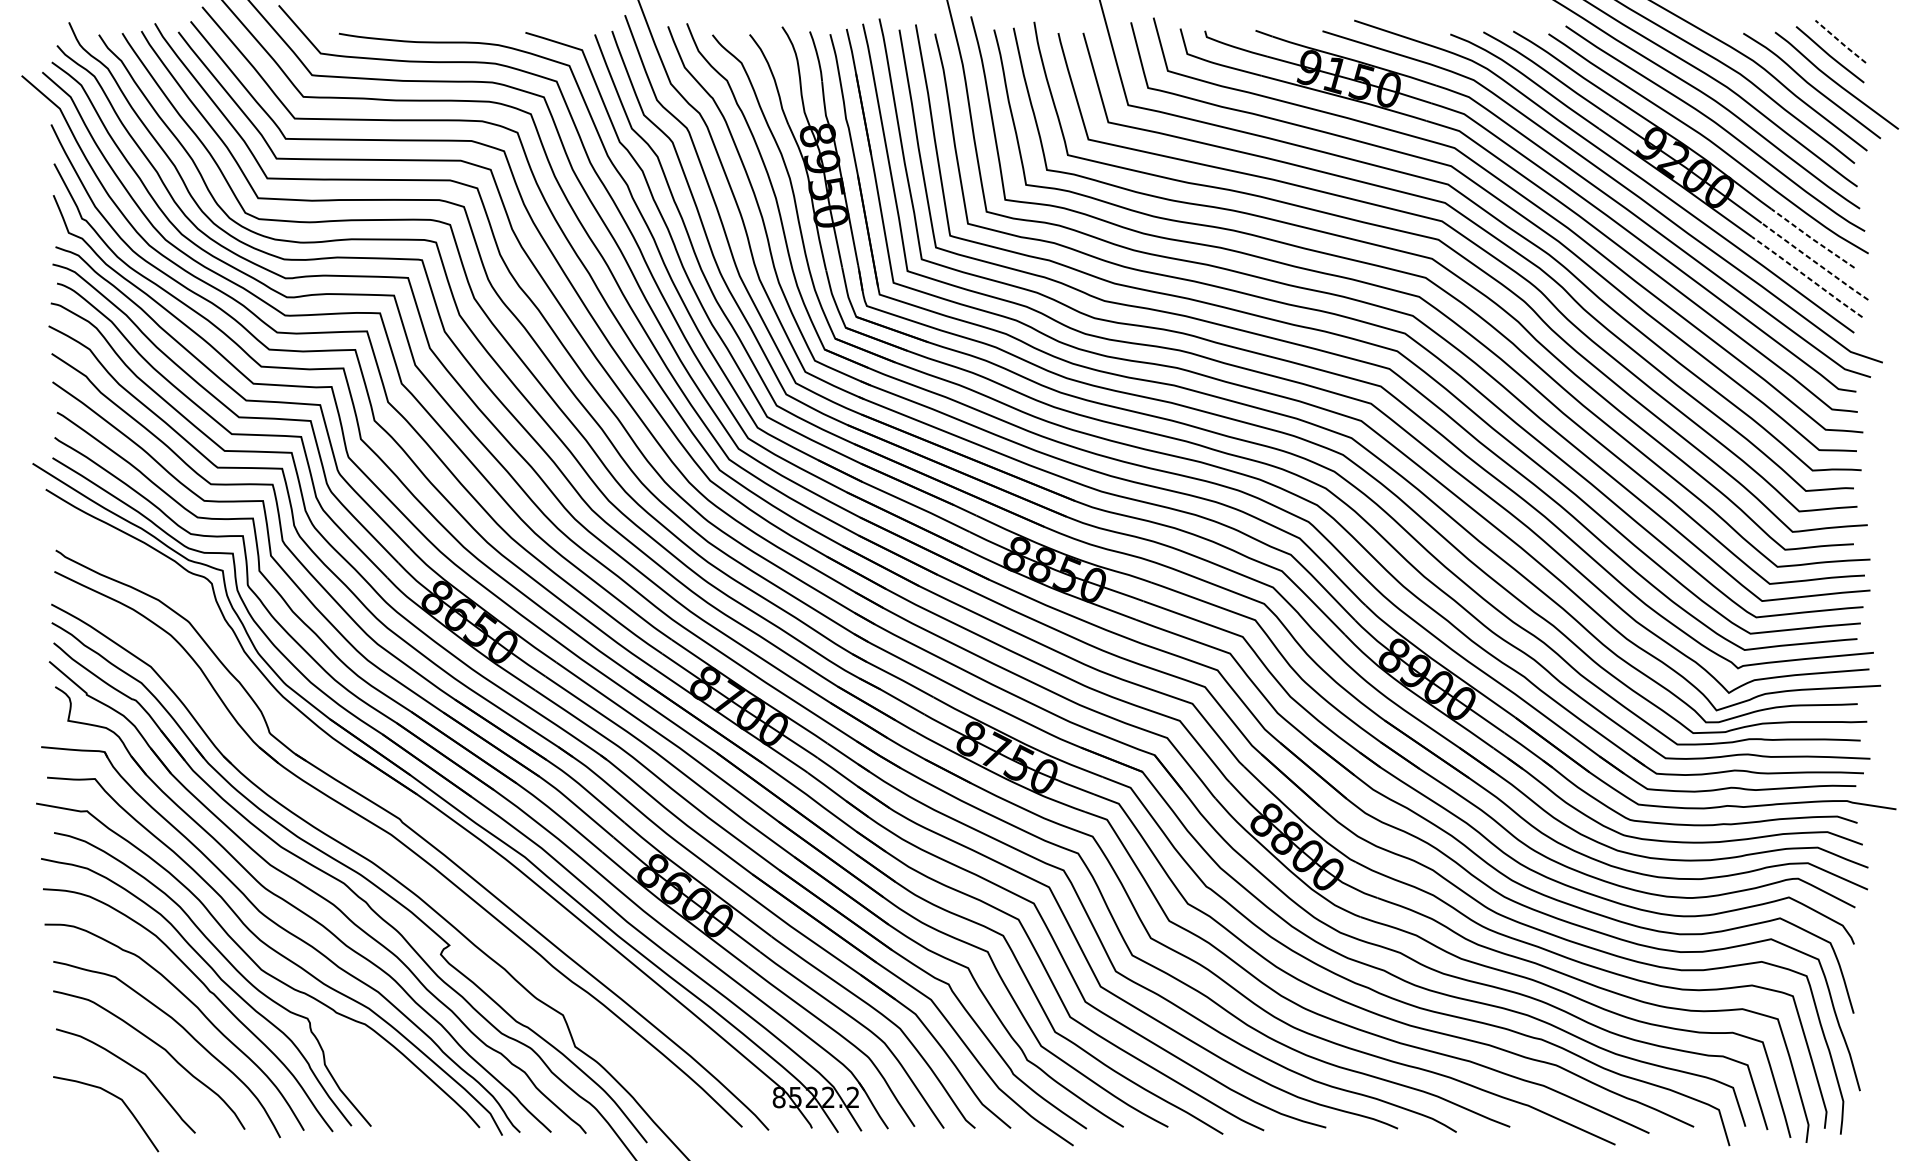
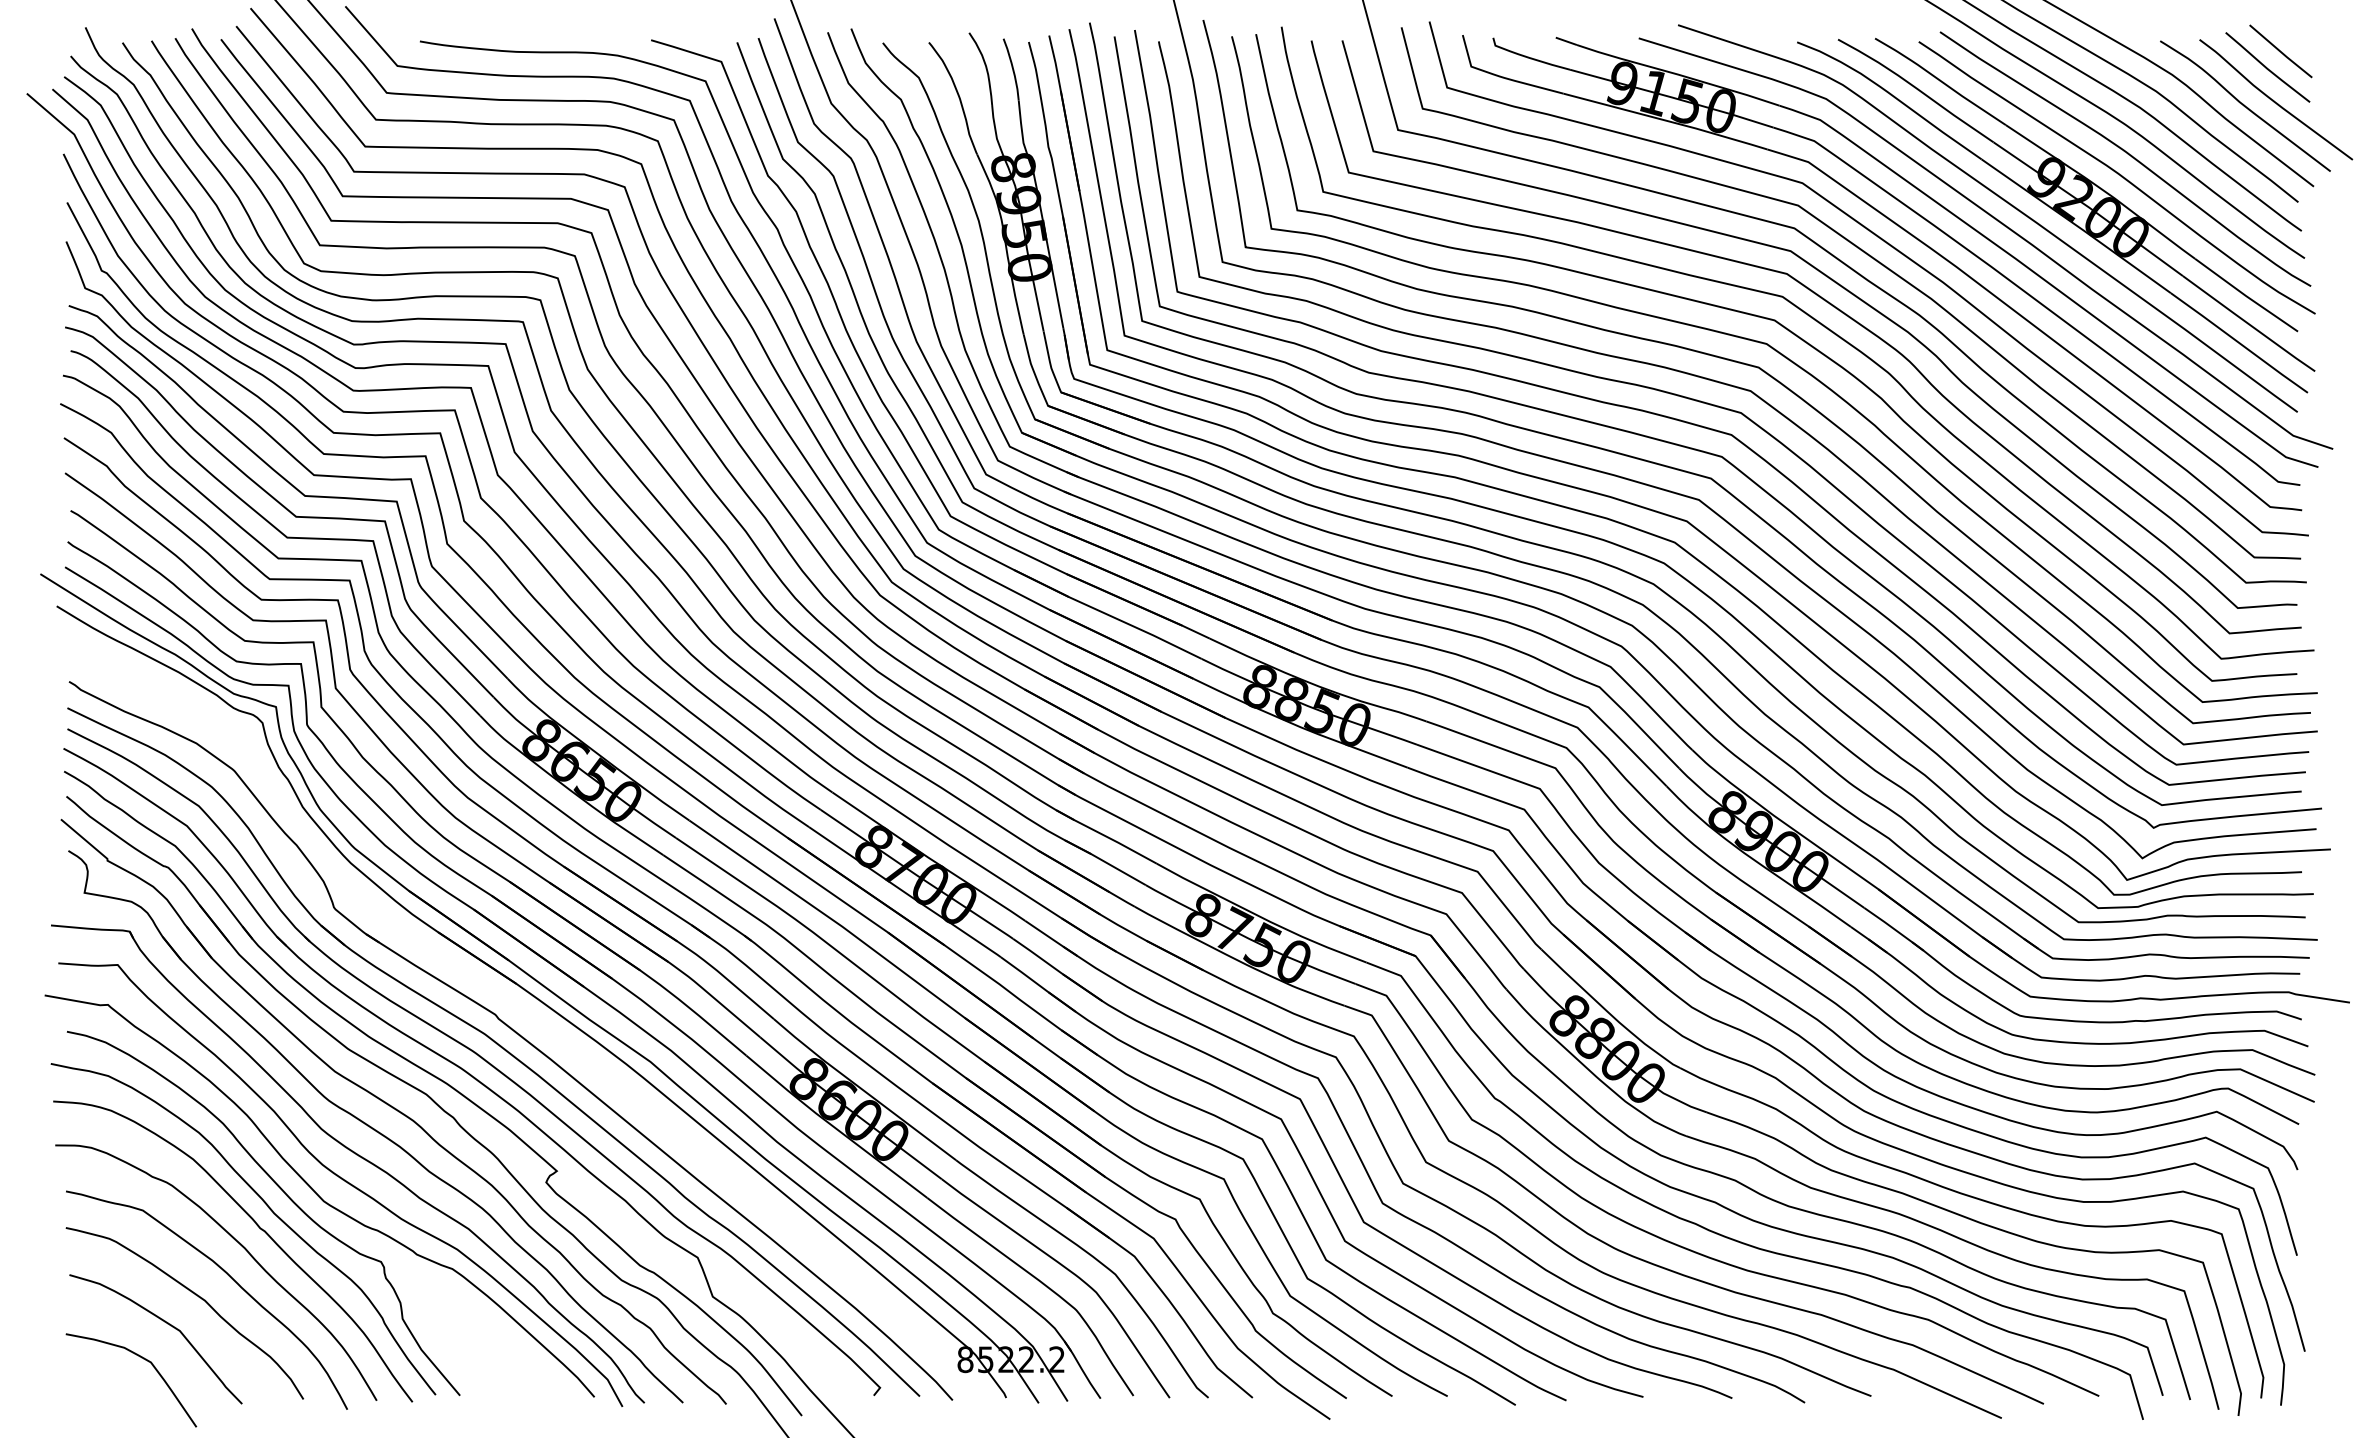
line: (1841, 42) -> (2281, 52), dashed -> solid
line: (1812, 239) -> (2246, 296), dashed -> solid
line: (1815, 262) -> (2249, 324), dashed -> solid
line: (1807, 277) -> (2239, 343), dashed -> solid
part: (386, 852) -> (478, 1056), added

